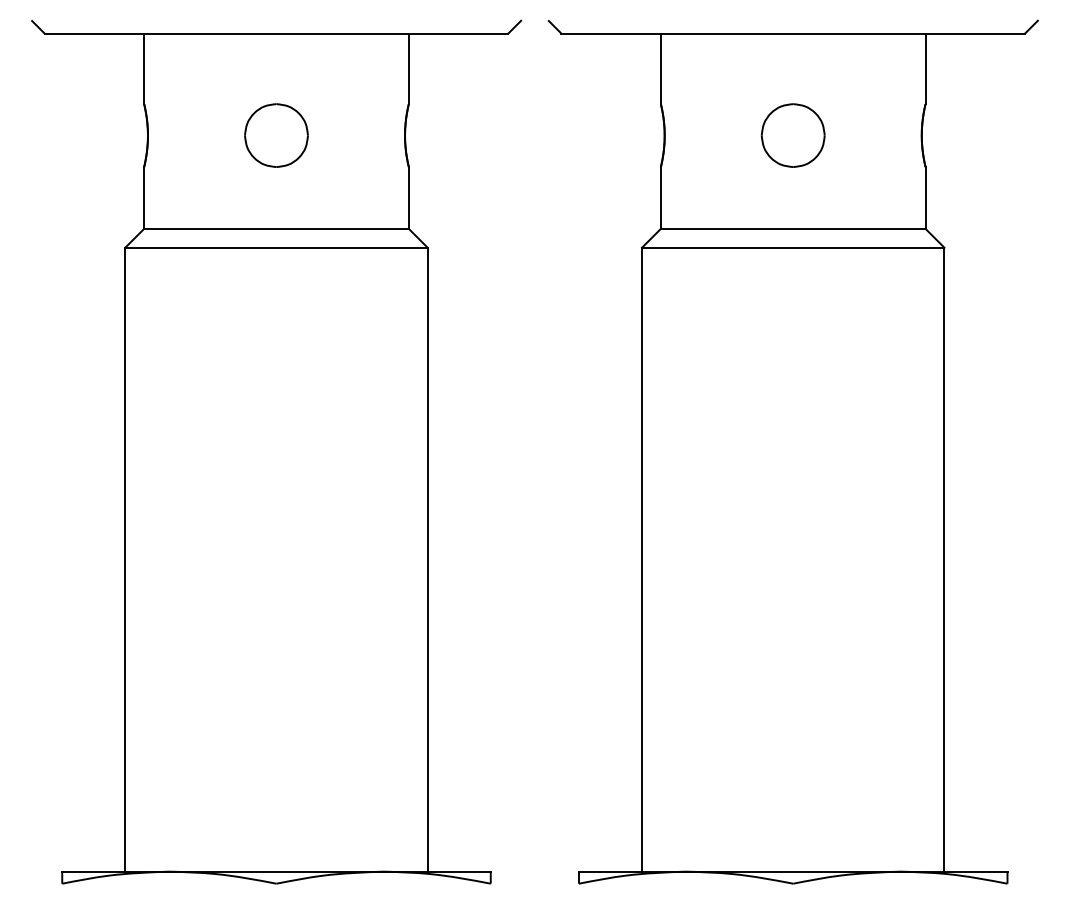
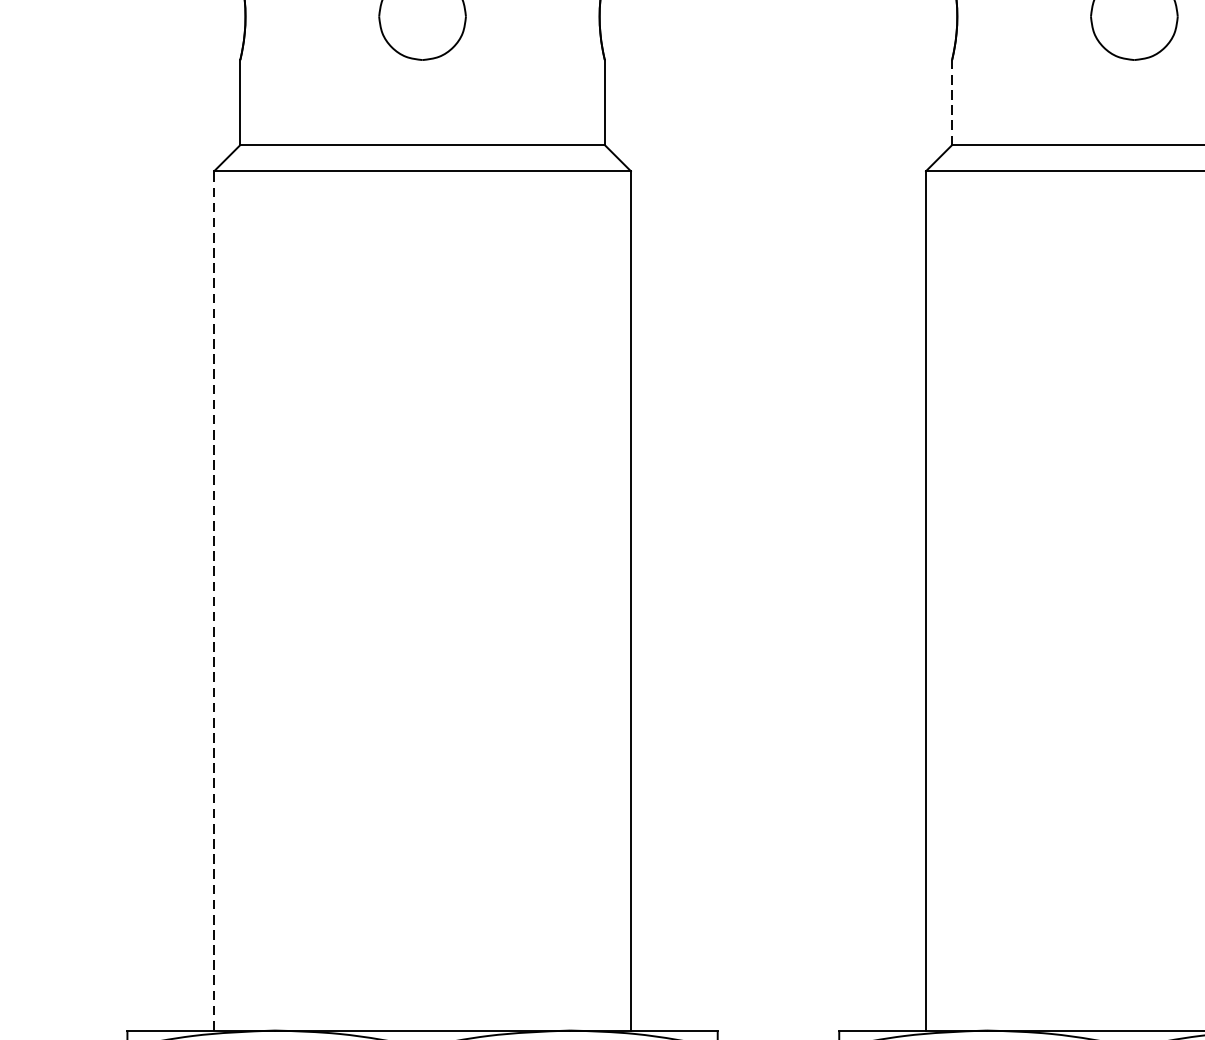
line: (660, 197) -> (951, 101), solid -> dashed
line: (125, 559) -> (214, 600), solid -> dashed

